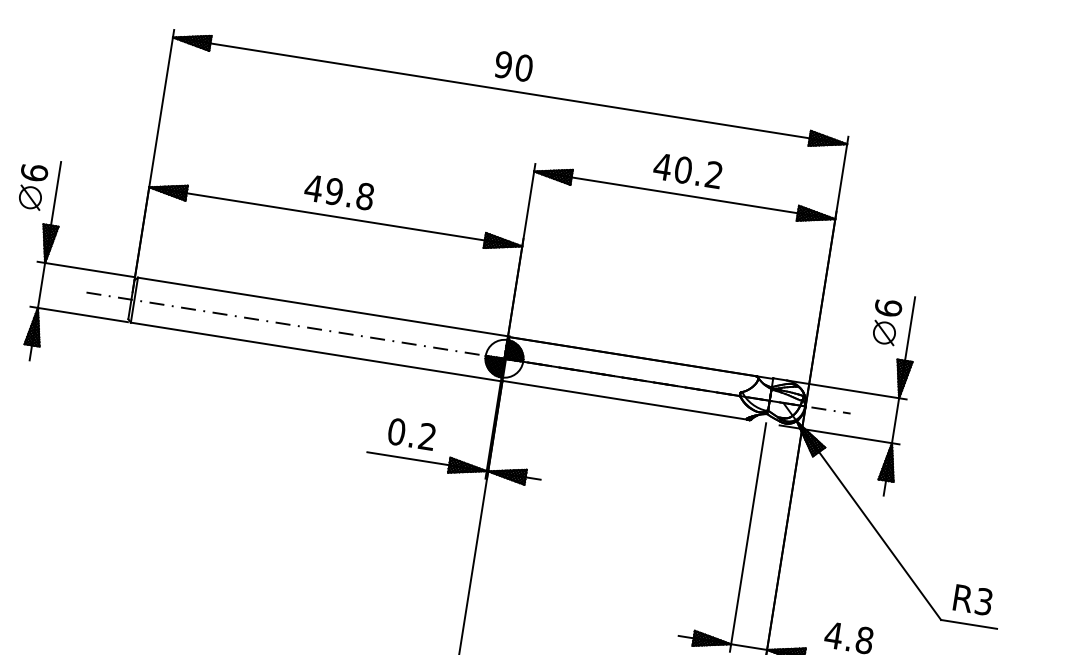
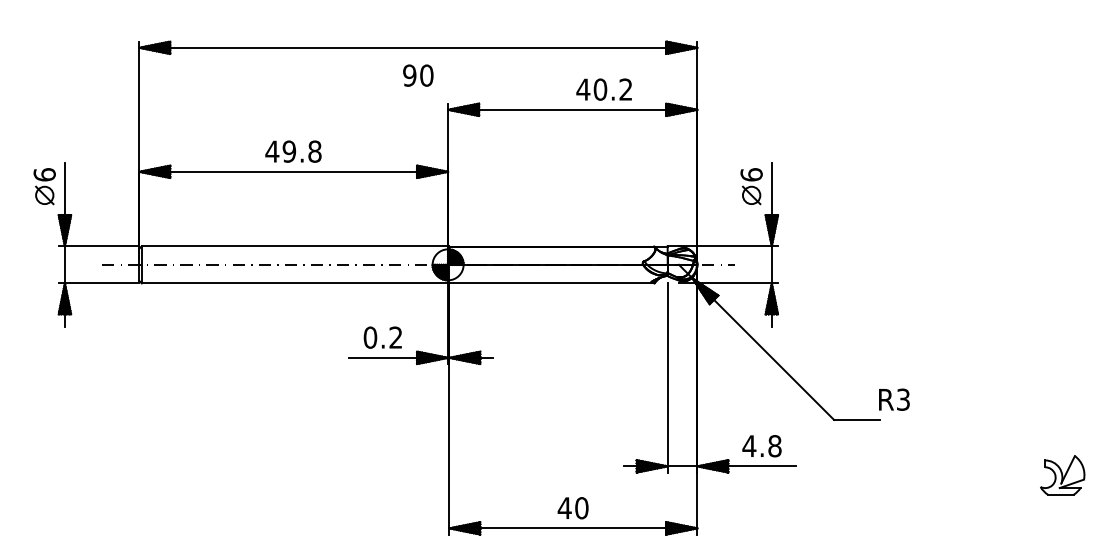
text: (514, 66) -> (418, 75), moved
text: (687, 170) -> (603, 89), moved
text: (973, 599) -> (894, 399), moved

